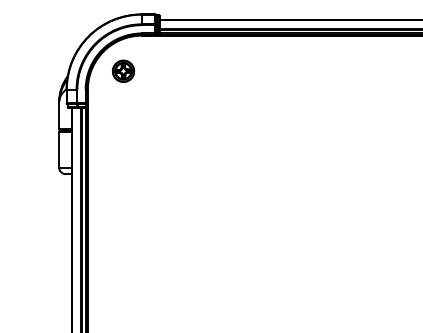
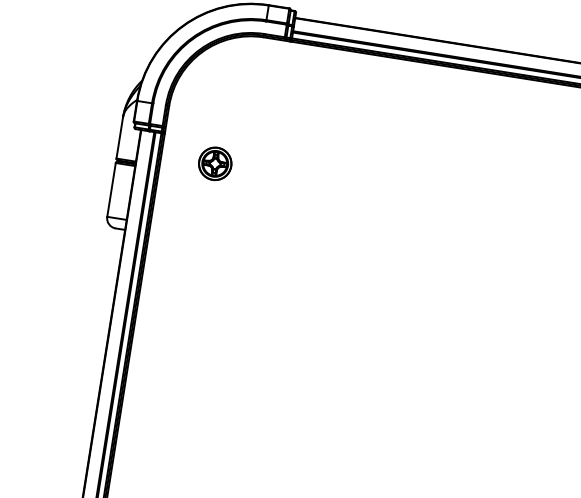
part: (123, 70) -> (215, 162), moved

